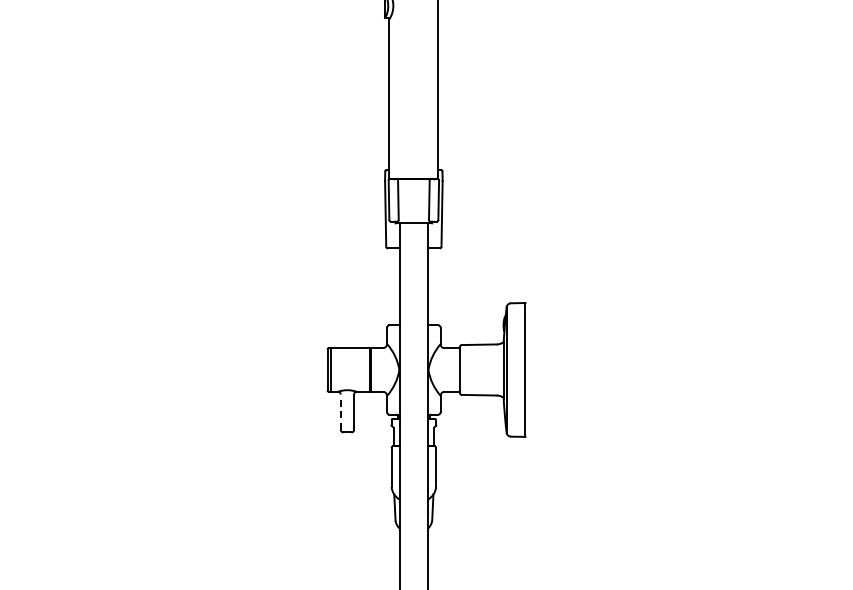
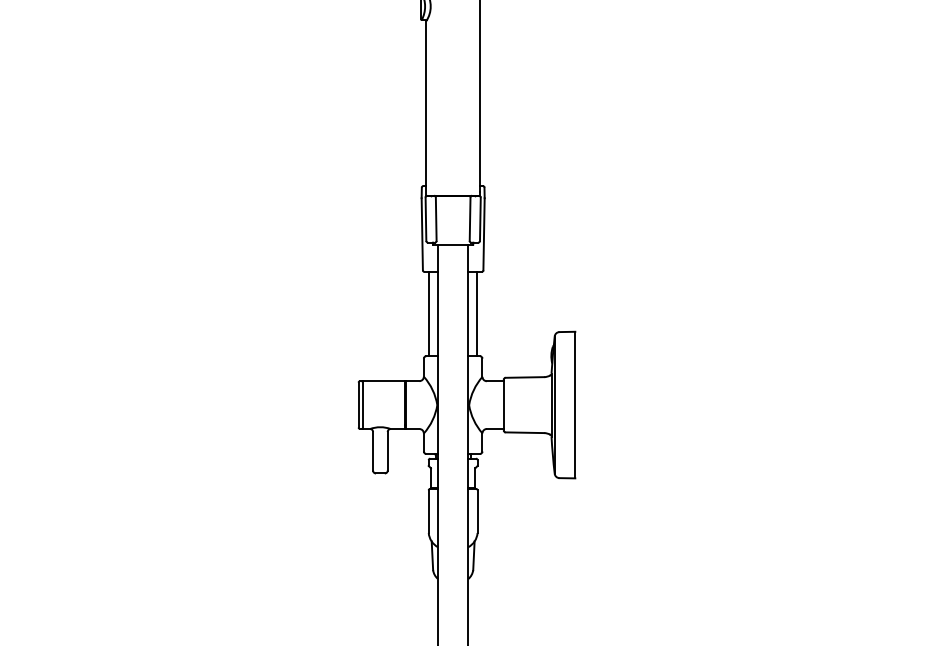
line: (391, 286) -> (428, 313), added
line: (435, 286) -> (476, 313), added
line: (340, 412) -> (372, 451), dashed -> solid

